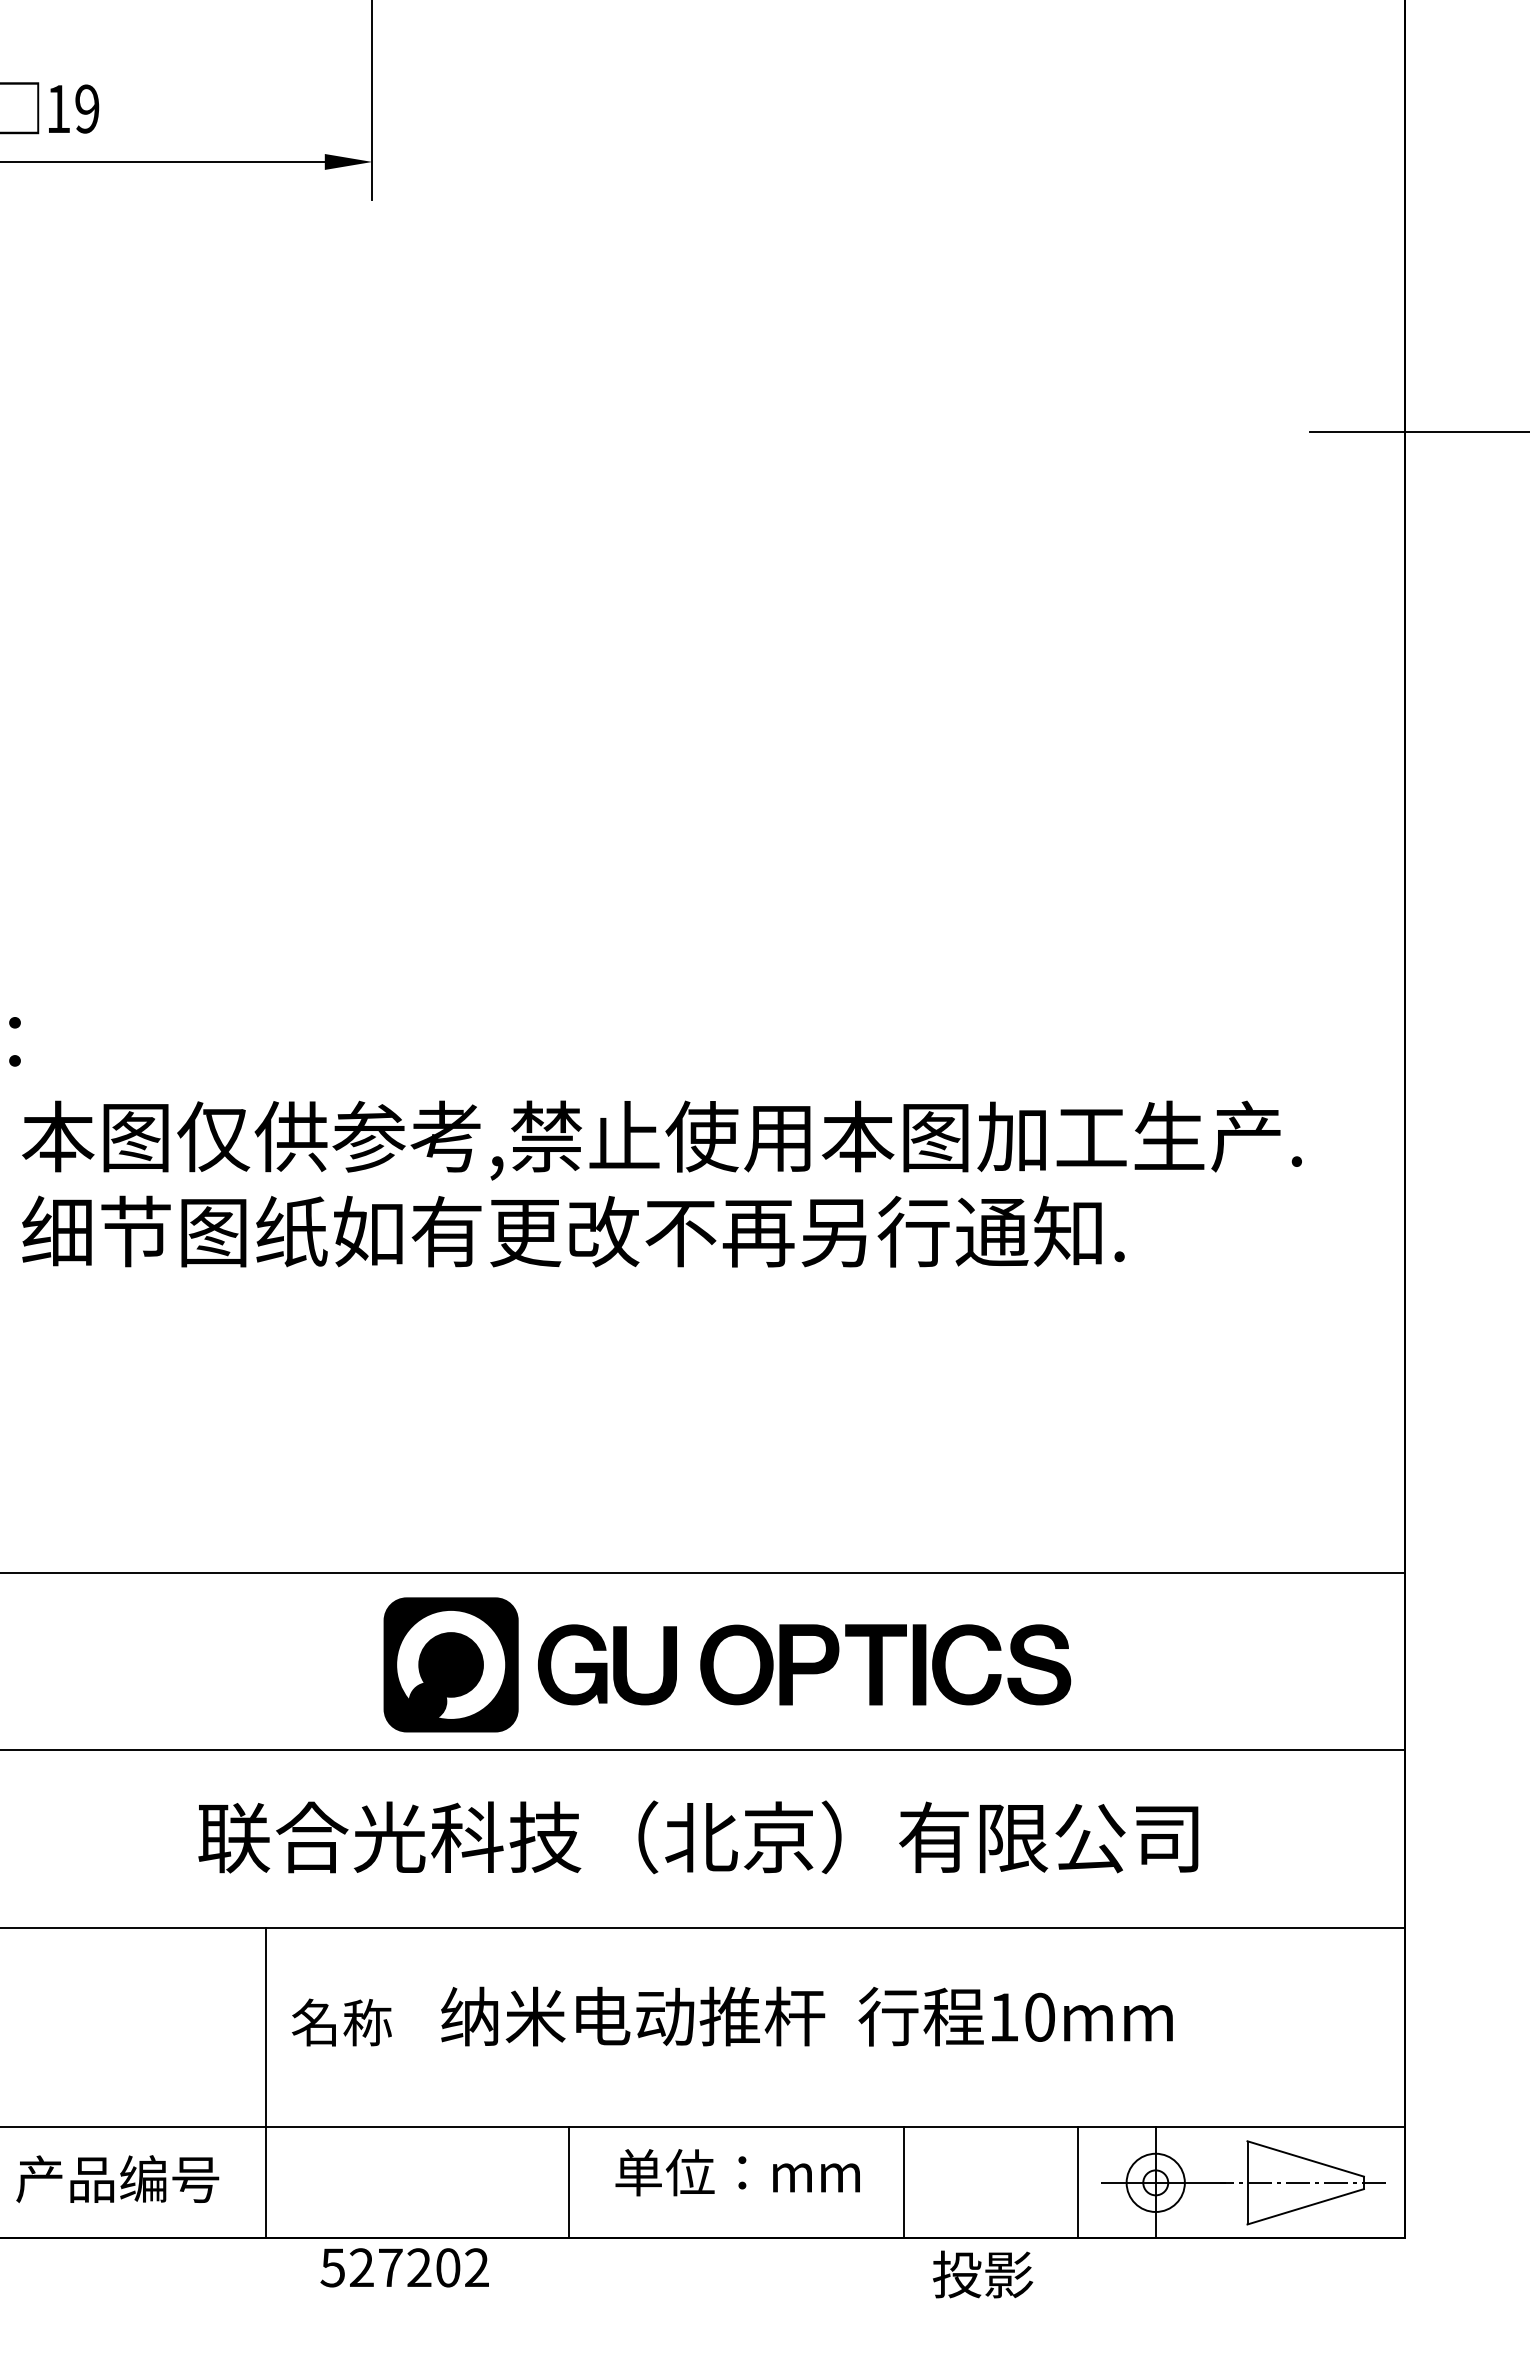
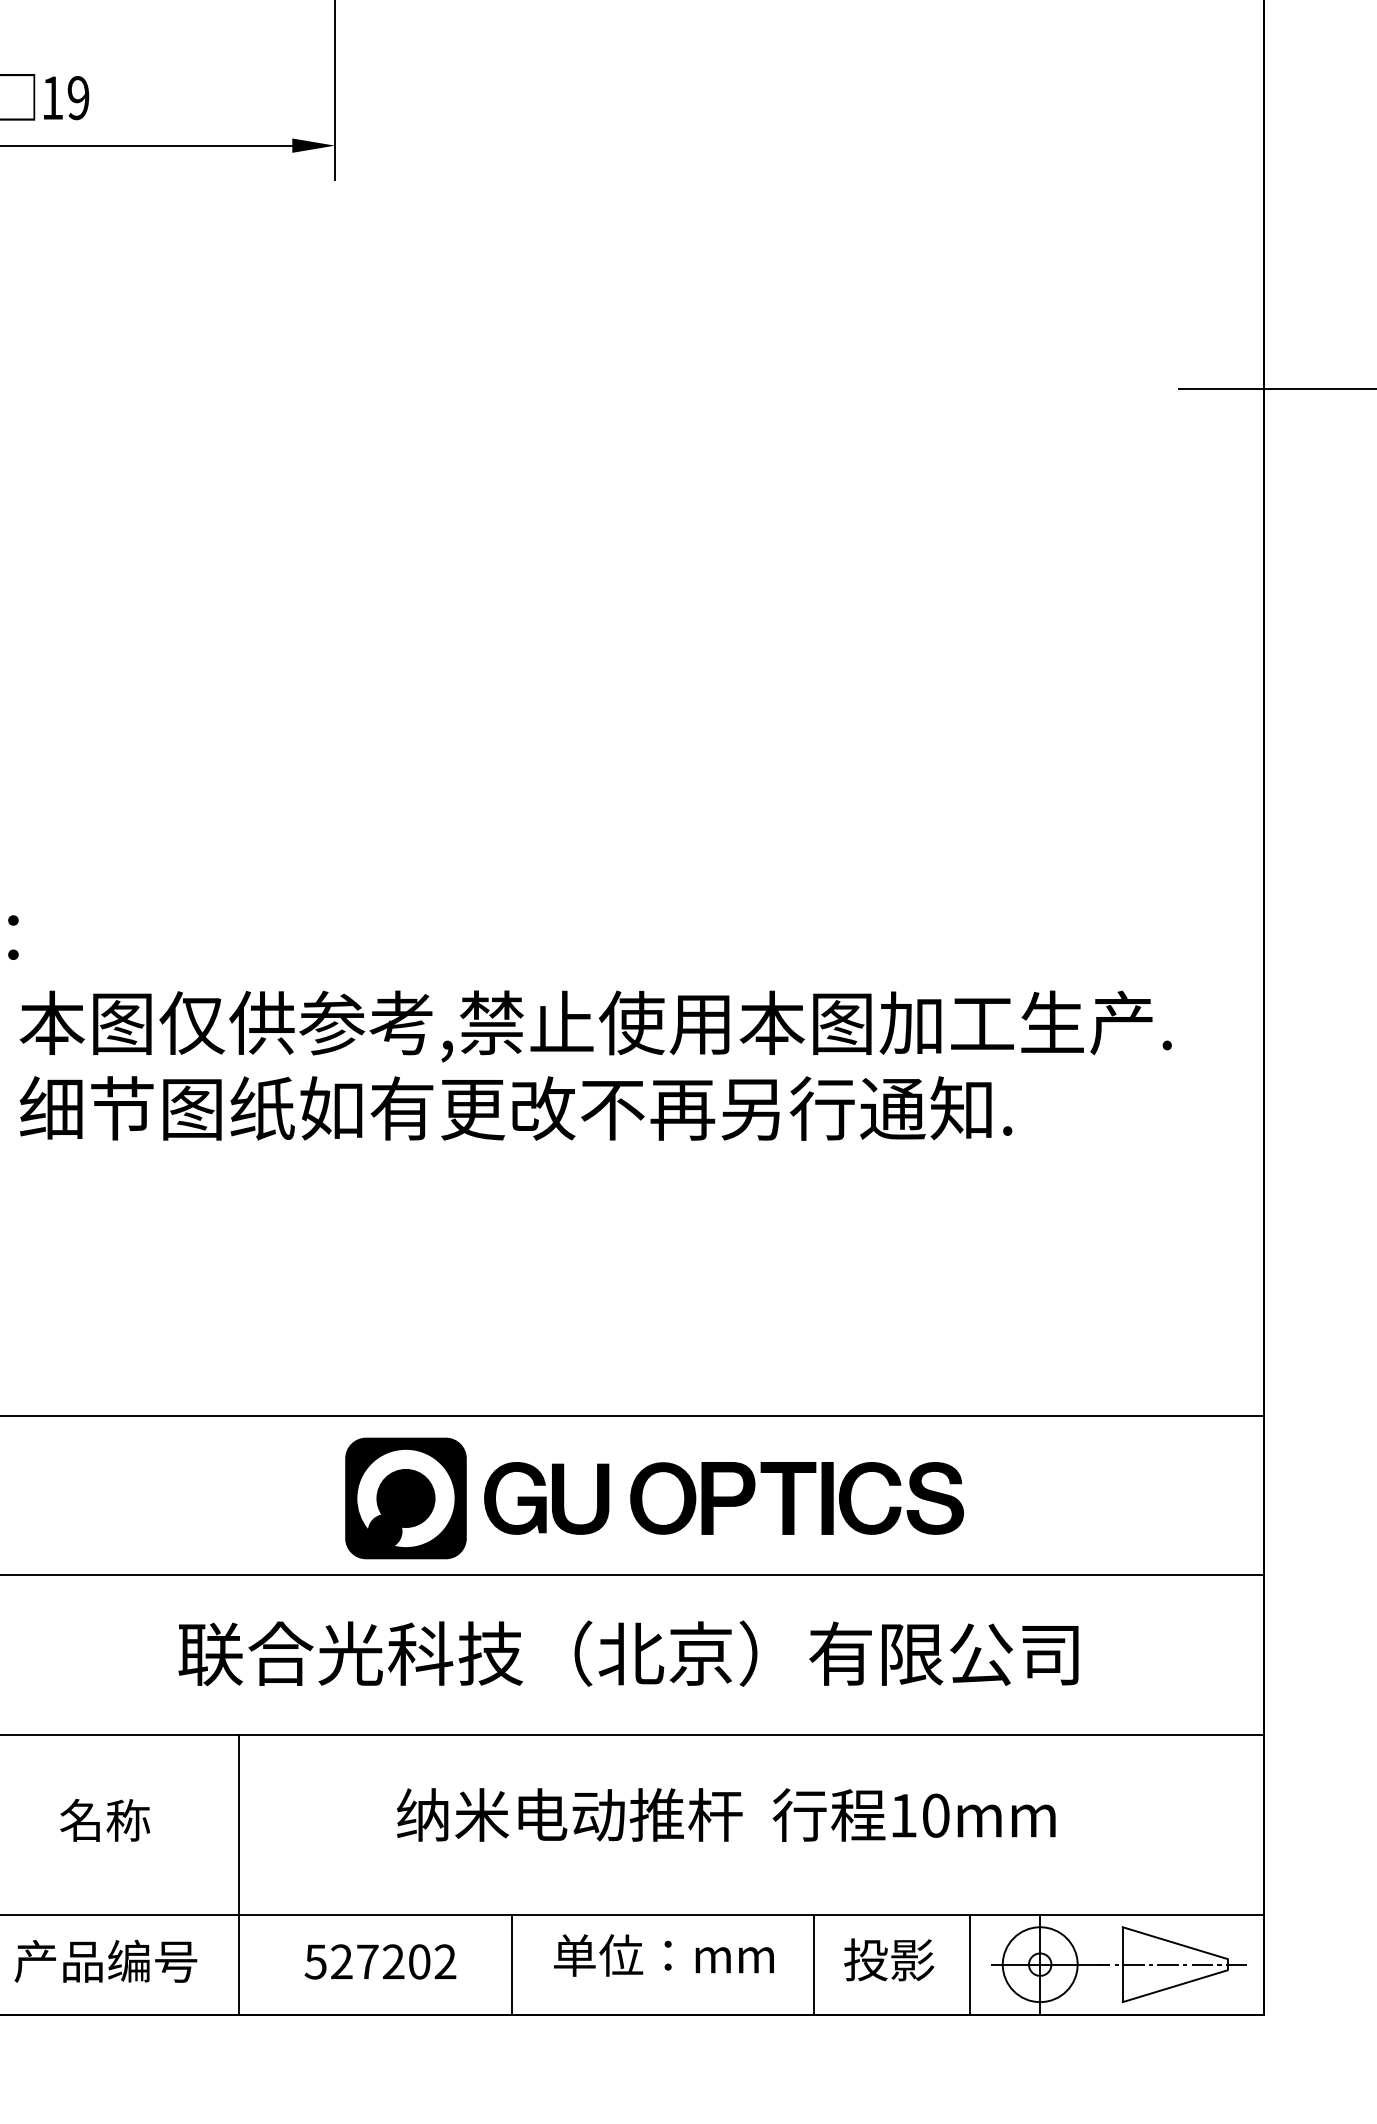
text: (341, 2022) -> (104, 1820), moved
circle: (1155, 2182) -> (1039, 1964), size x1.43
text: (404, 2267) -> (380, 1961), moved
text: (983, 2274) -> (889, 1959), moved

